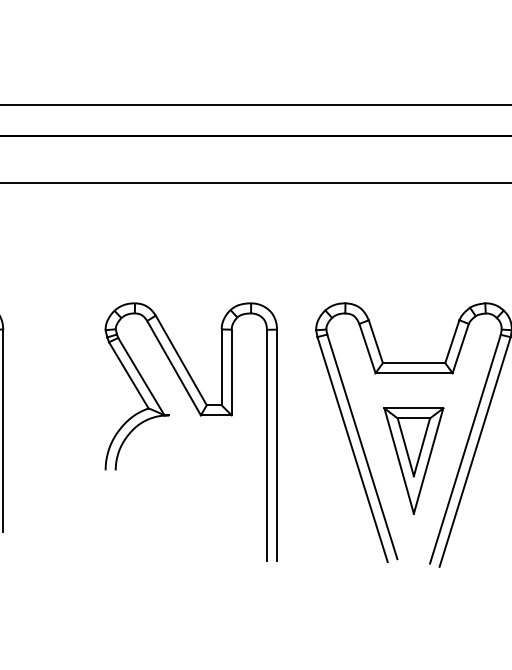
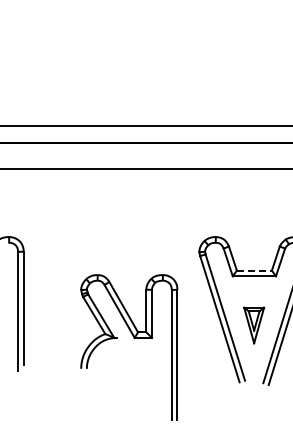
line: (414, 362) -> (254, 270), solid -> dashed
part: (200, 418) -> (134, 339), moved
part: (412, 460) -> (253, 325), size x0.6

